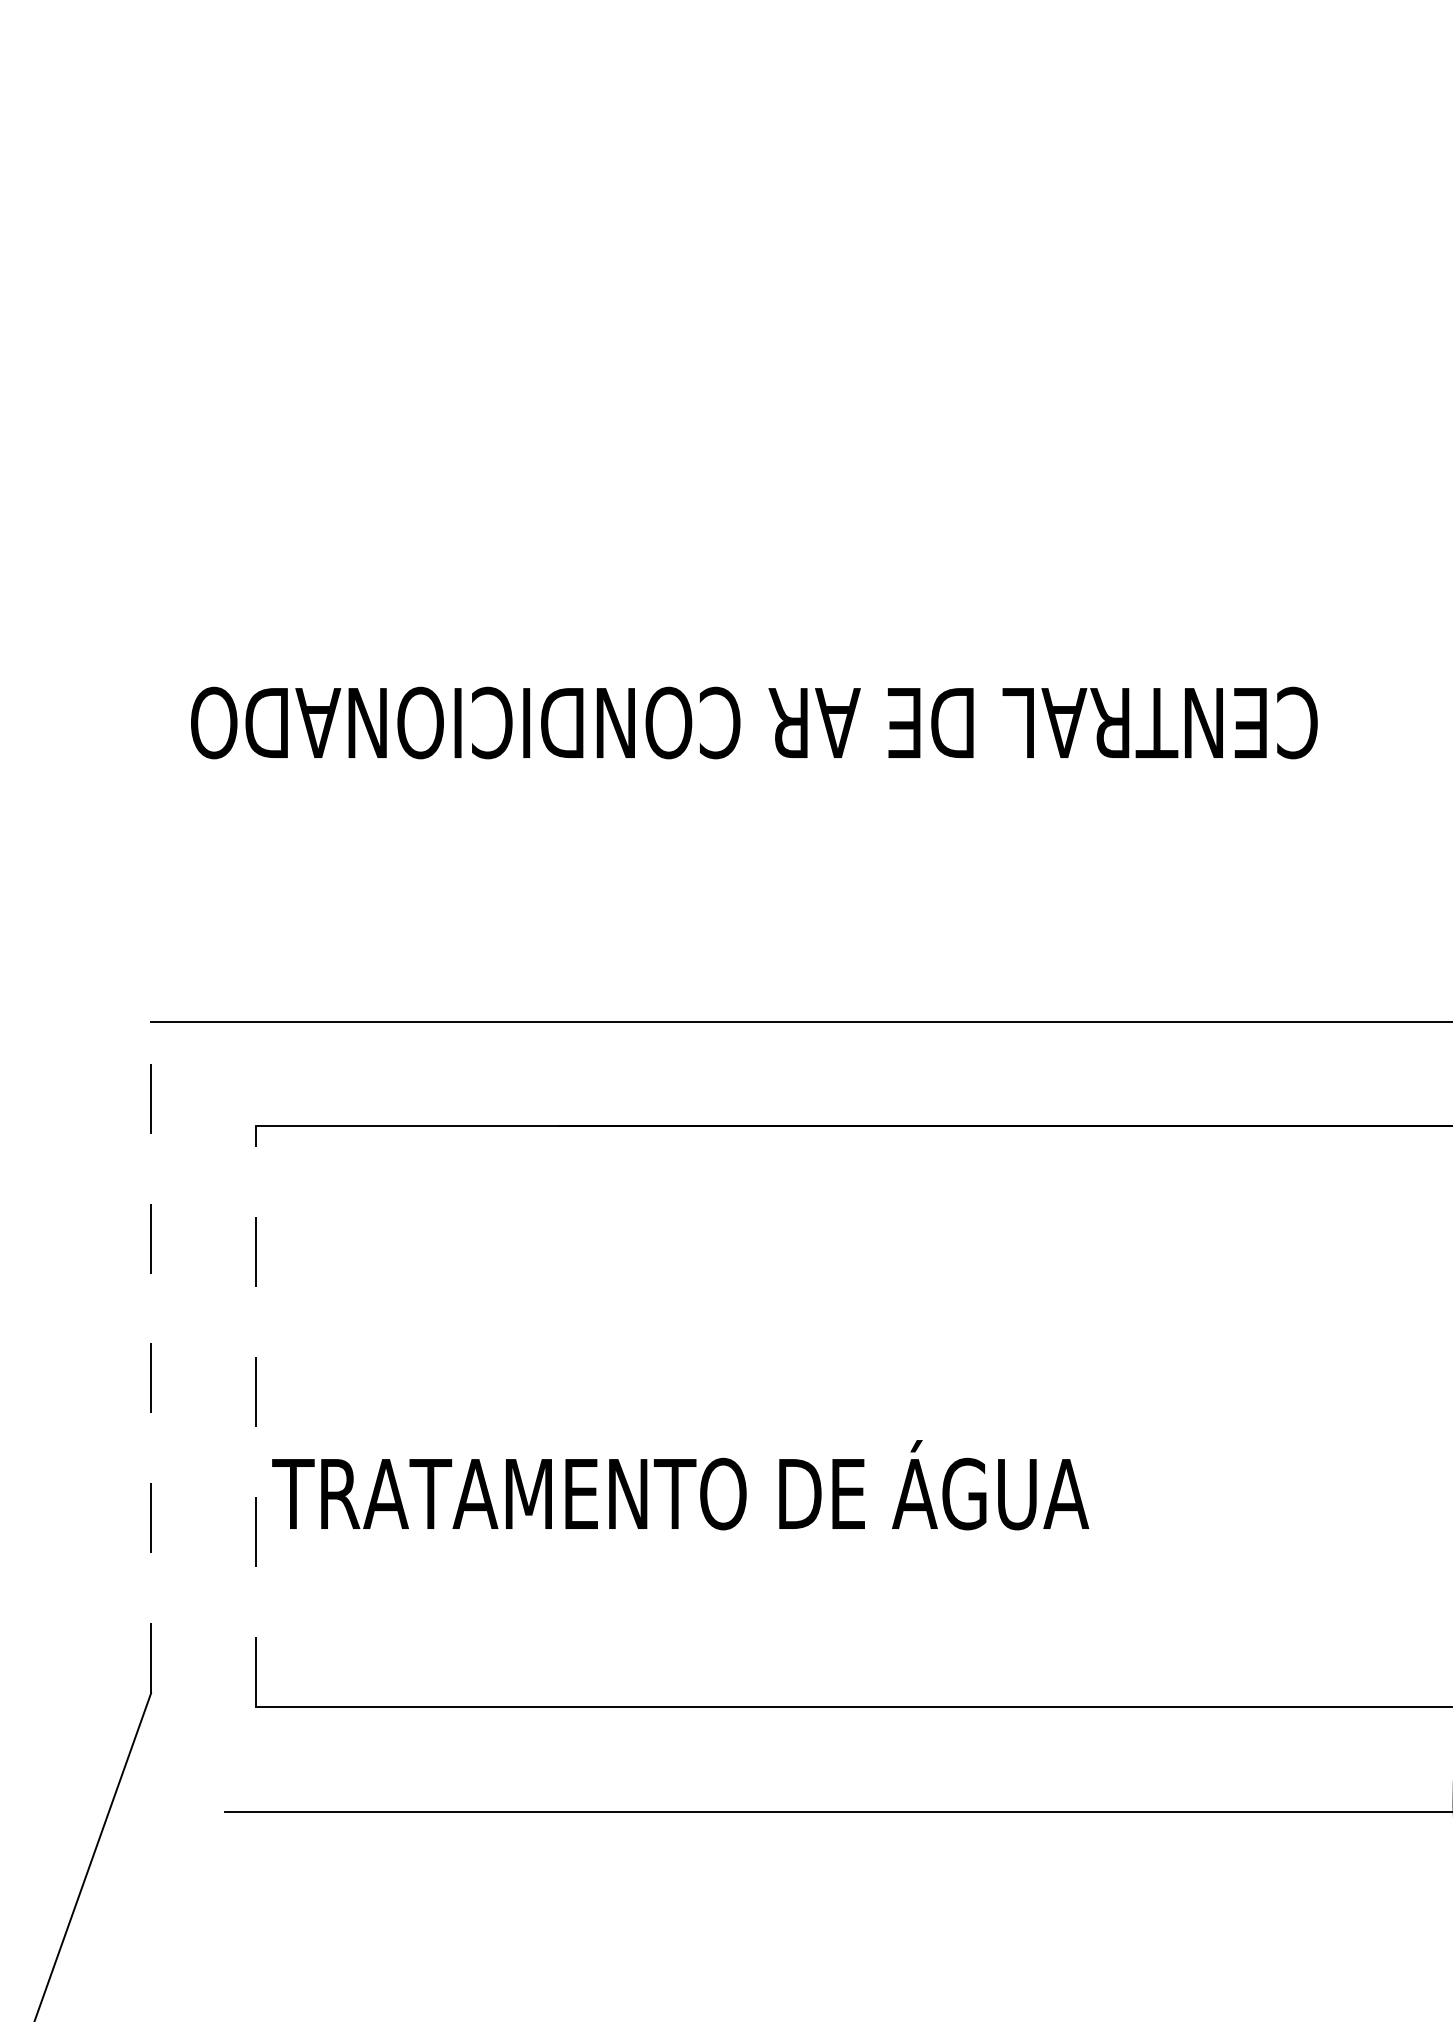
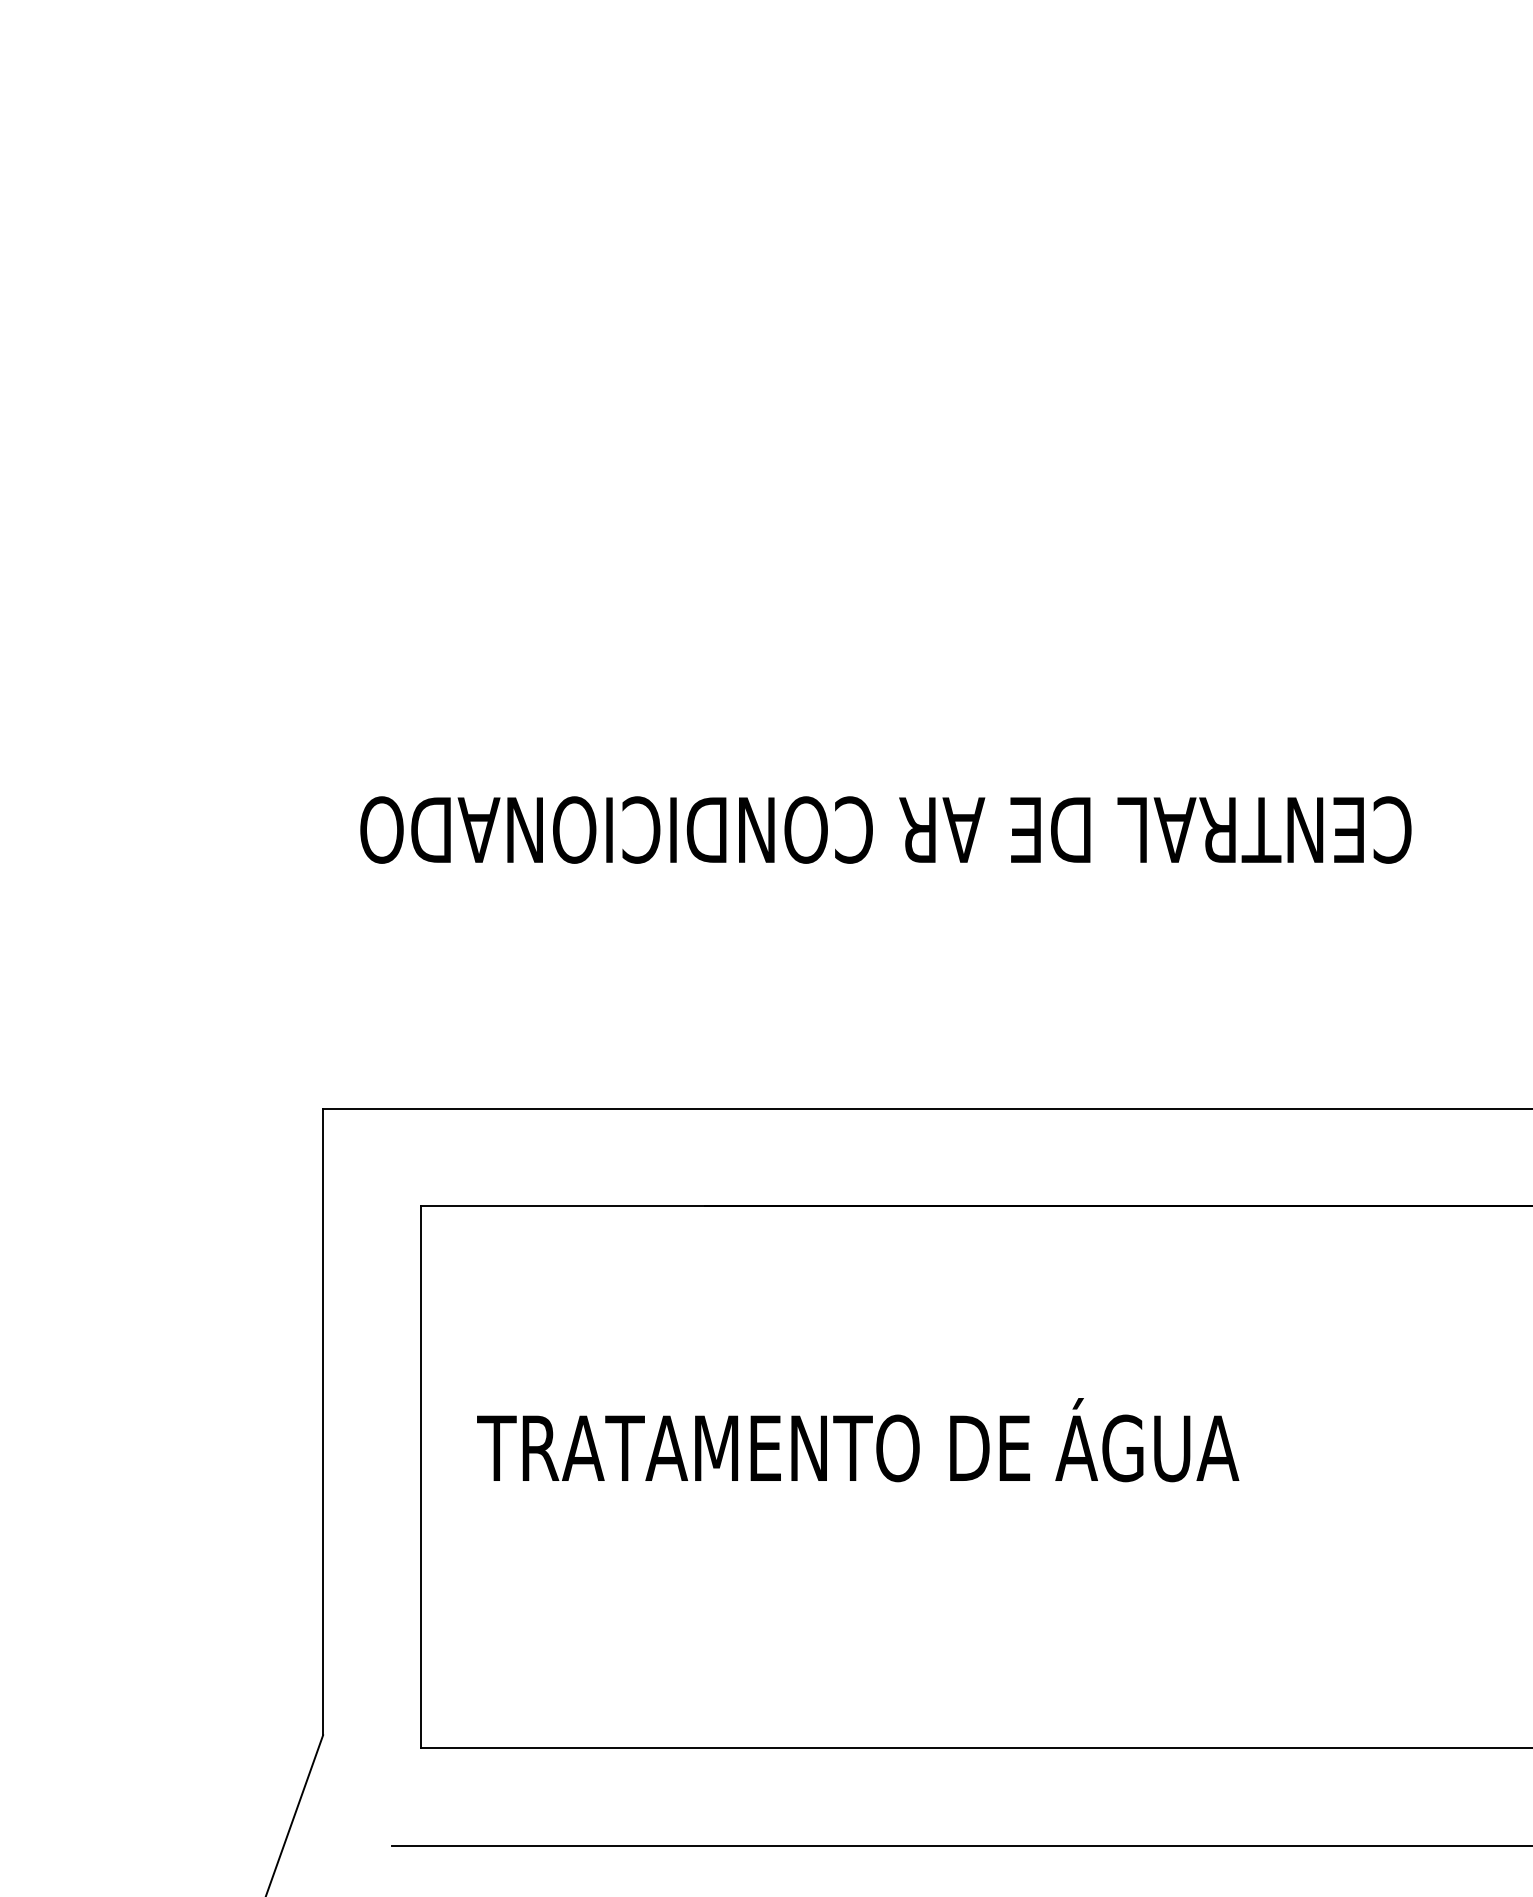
line: (151, 1356) -> (323, 1421), dashed -> solid
line: (256, 1417) -> (421, 1477), dashed -> solid
text: (681, 1485) -> (858, 1440), moved

